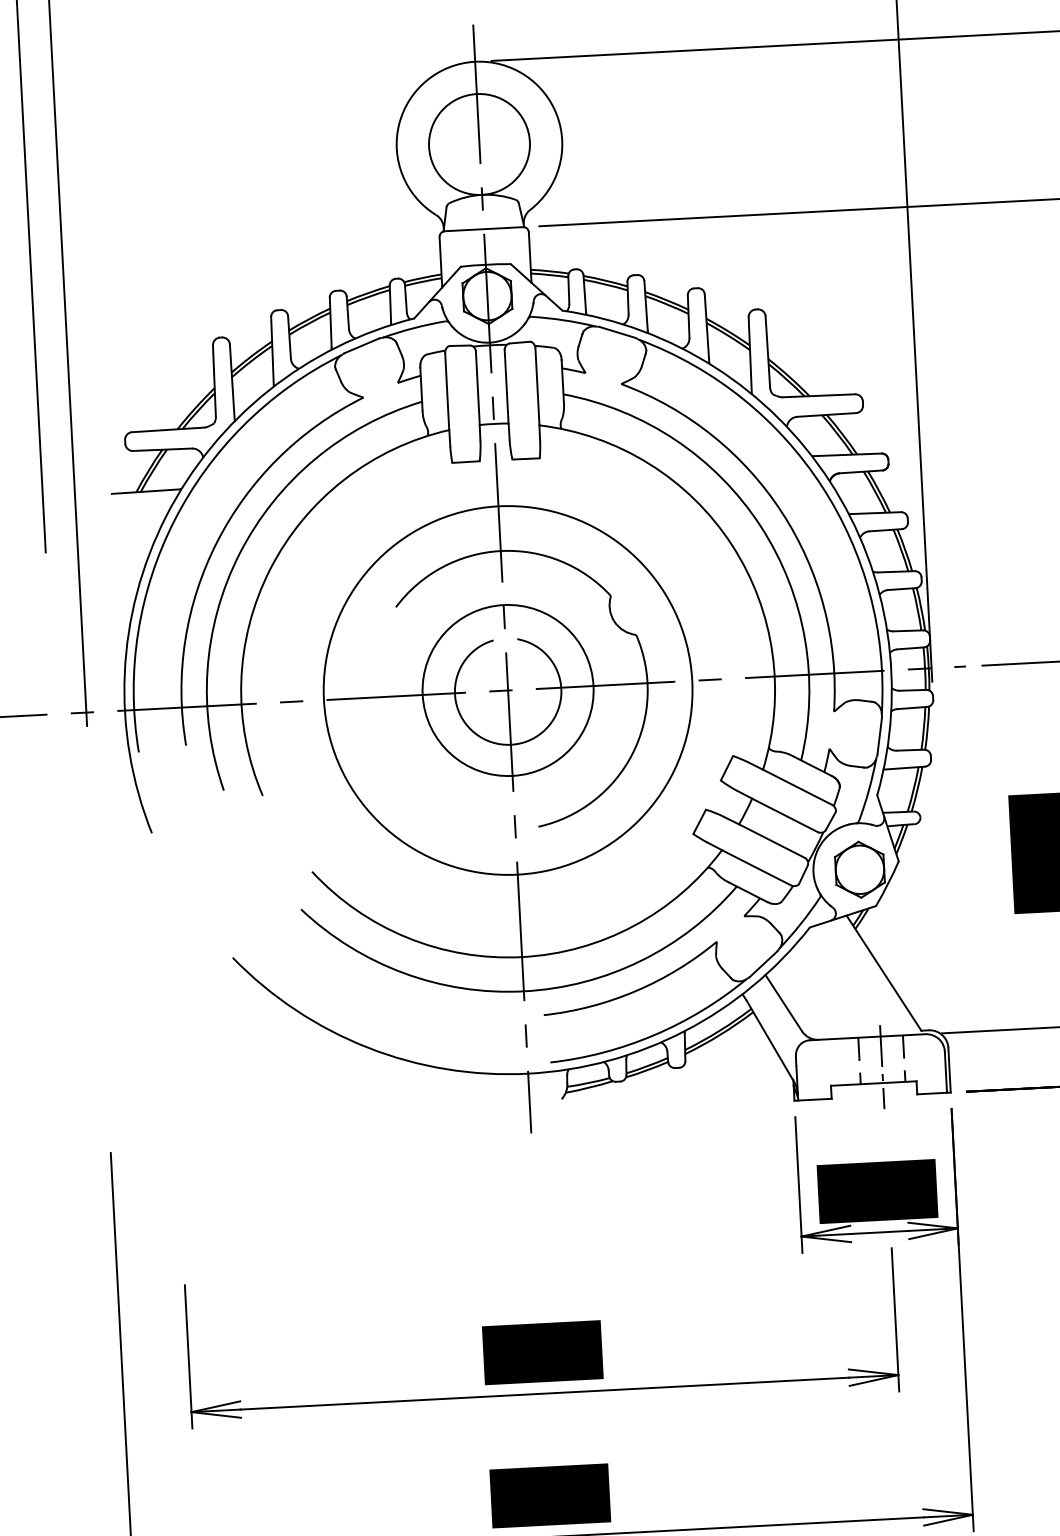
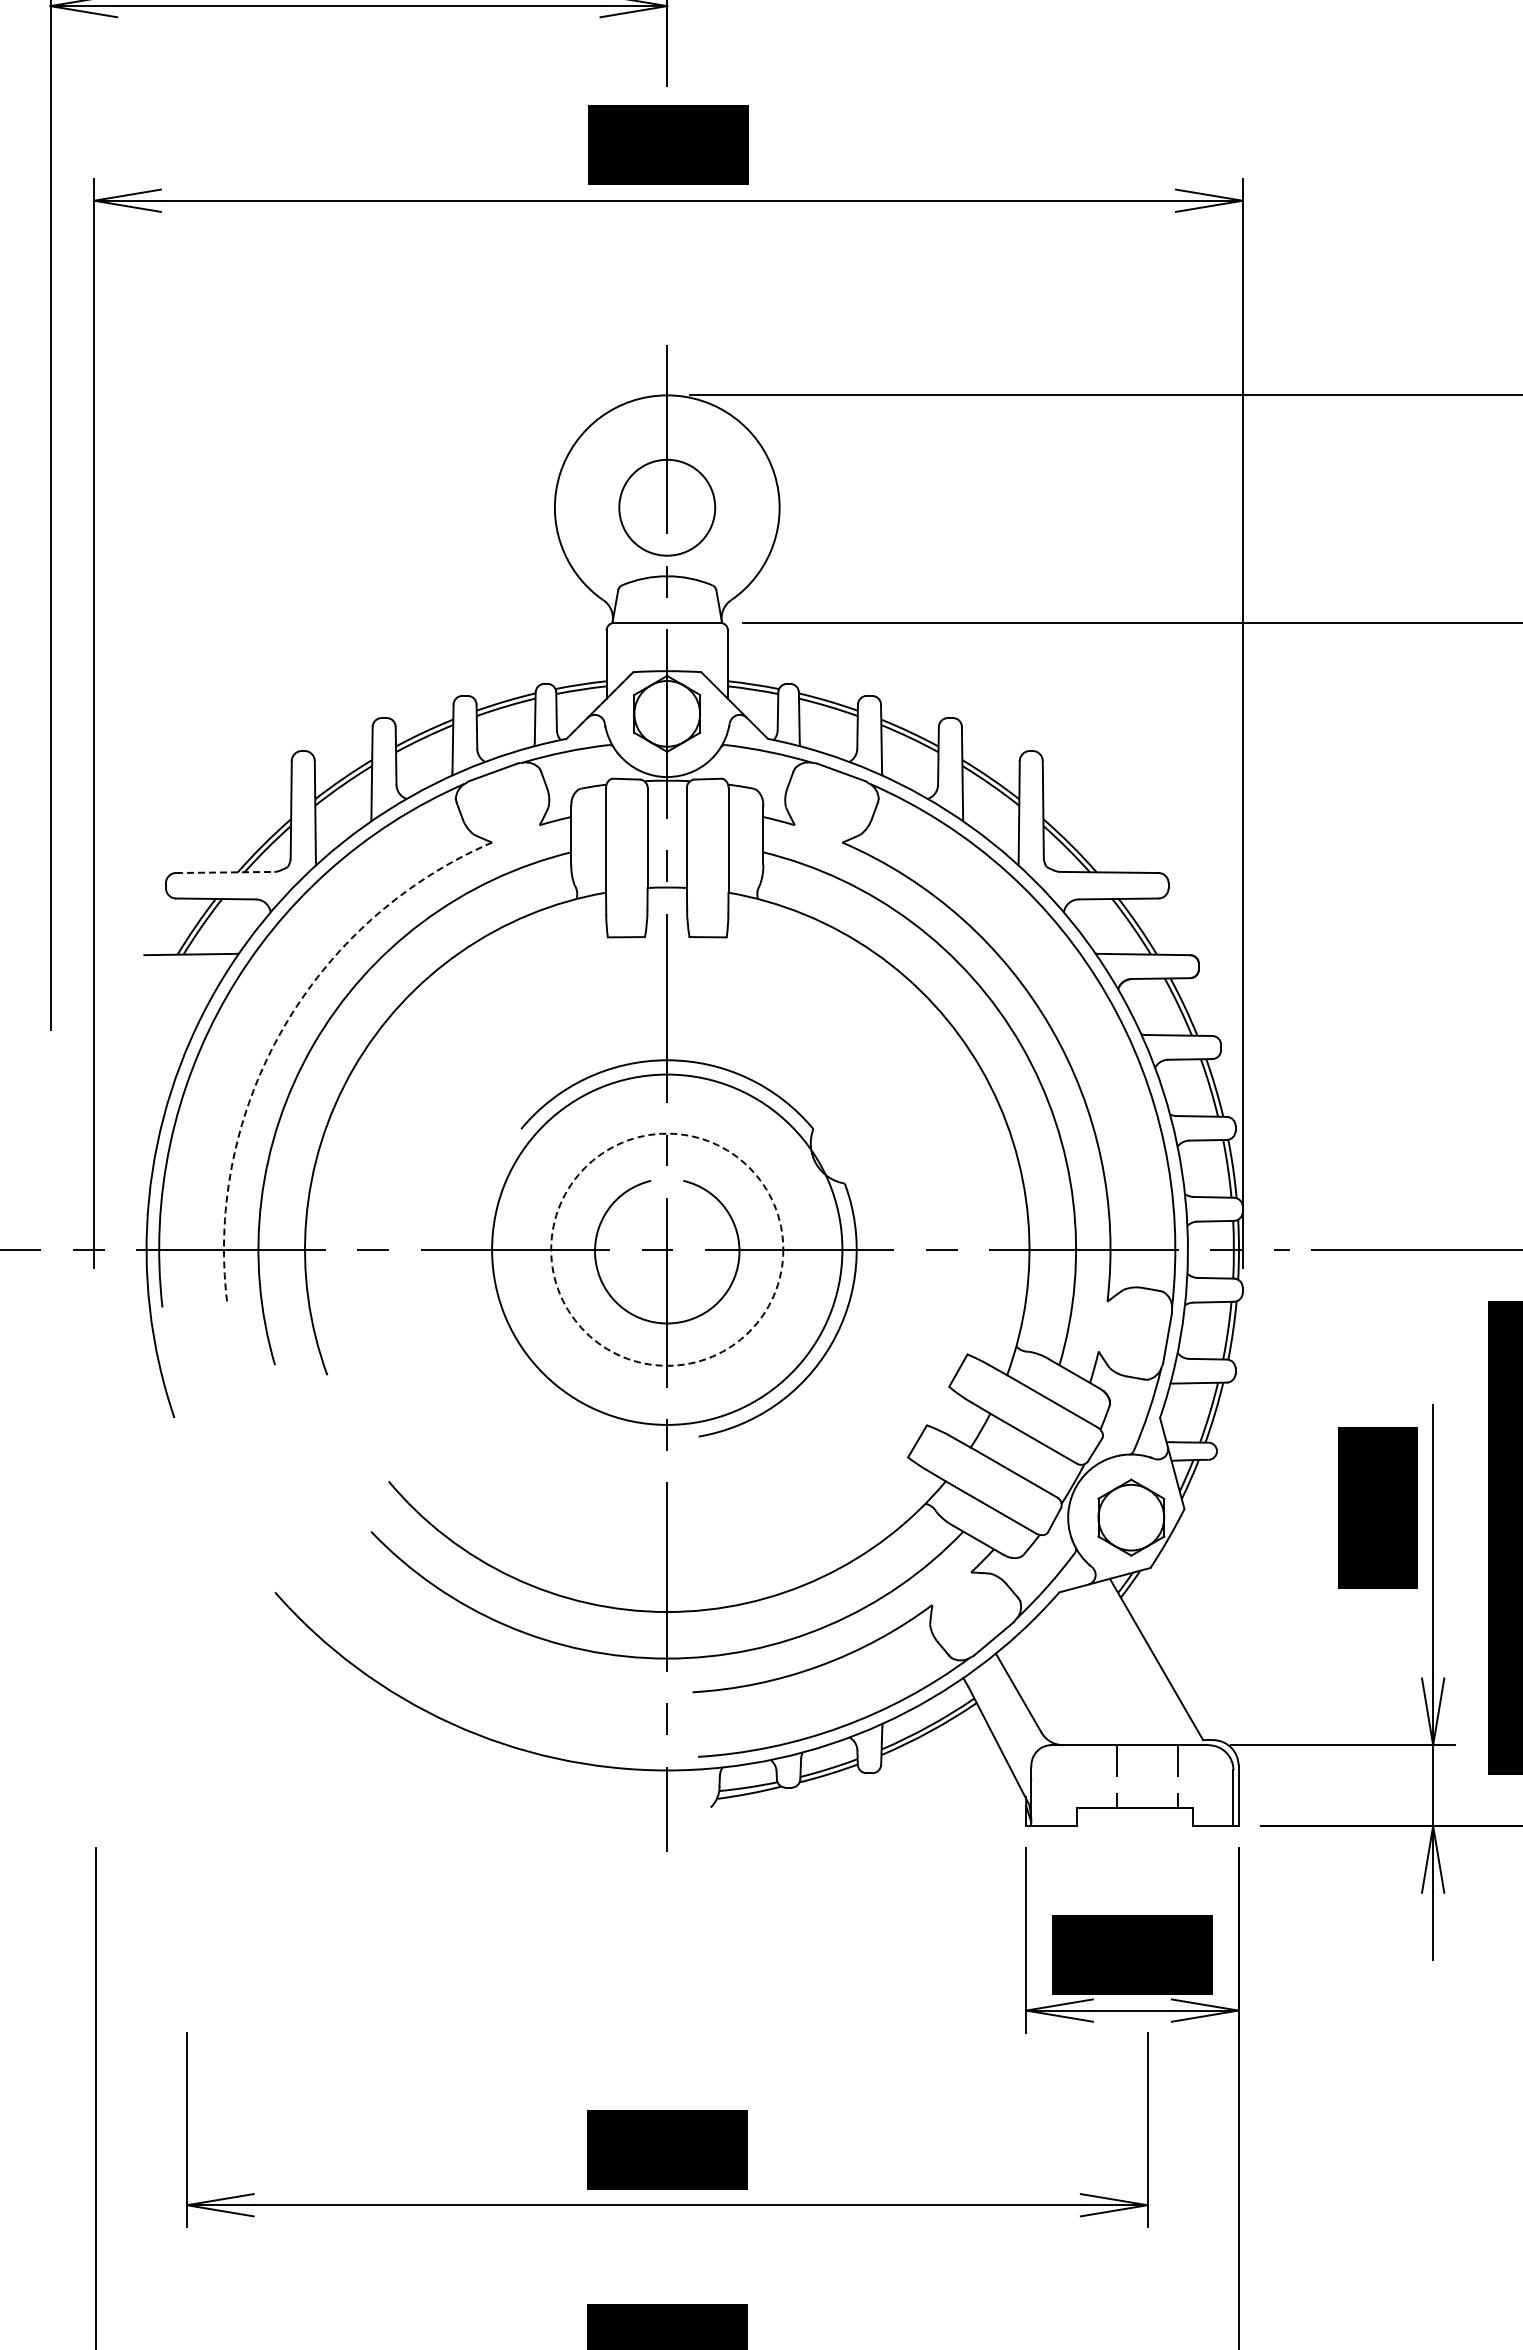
circle: (478, 144) -> (666, 507), size x0.7
line: (168, 429) -> (225, 872), solid -> dashed
arc: (217, 542) -> (283, 1028), solid -> dashed
circle: (508, 690) -> (667, 1249), size x0.7
circle: (508, 690) -> (667, 1249), solid -> dashed
line: (882, 1066) -> (1147, 1786), removed

